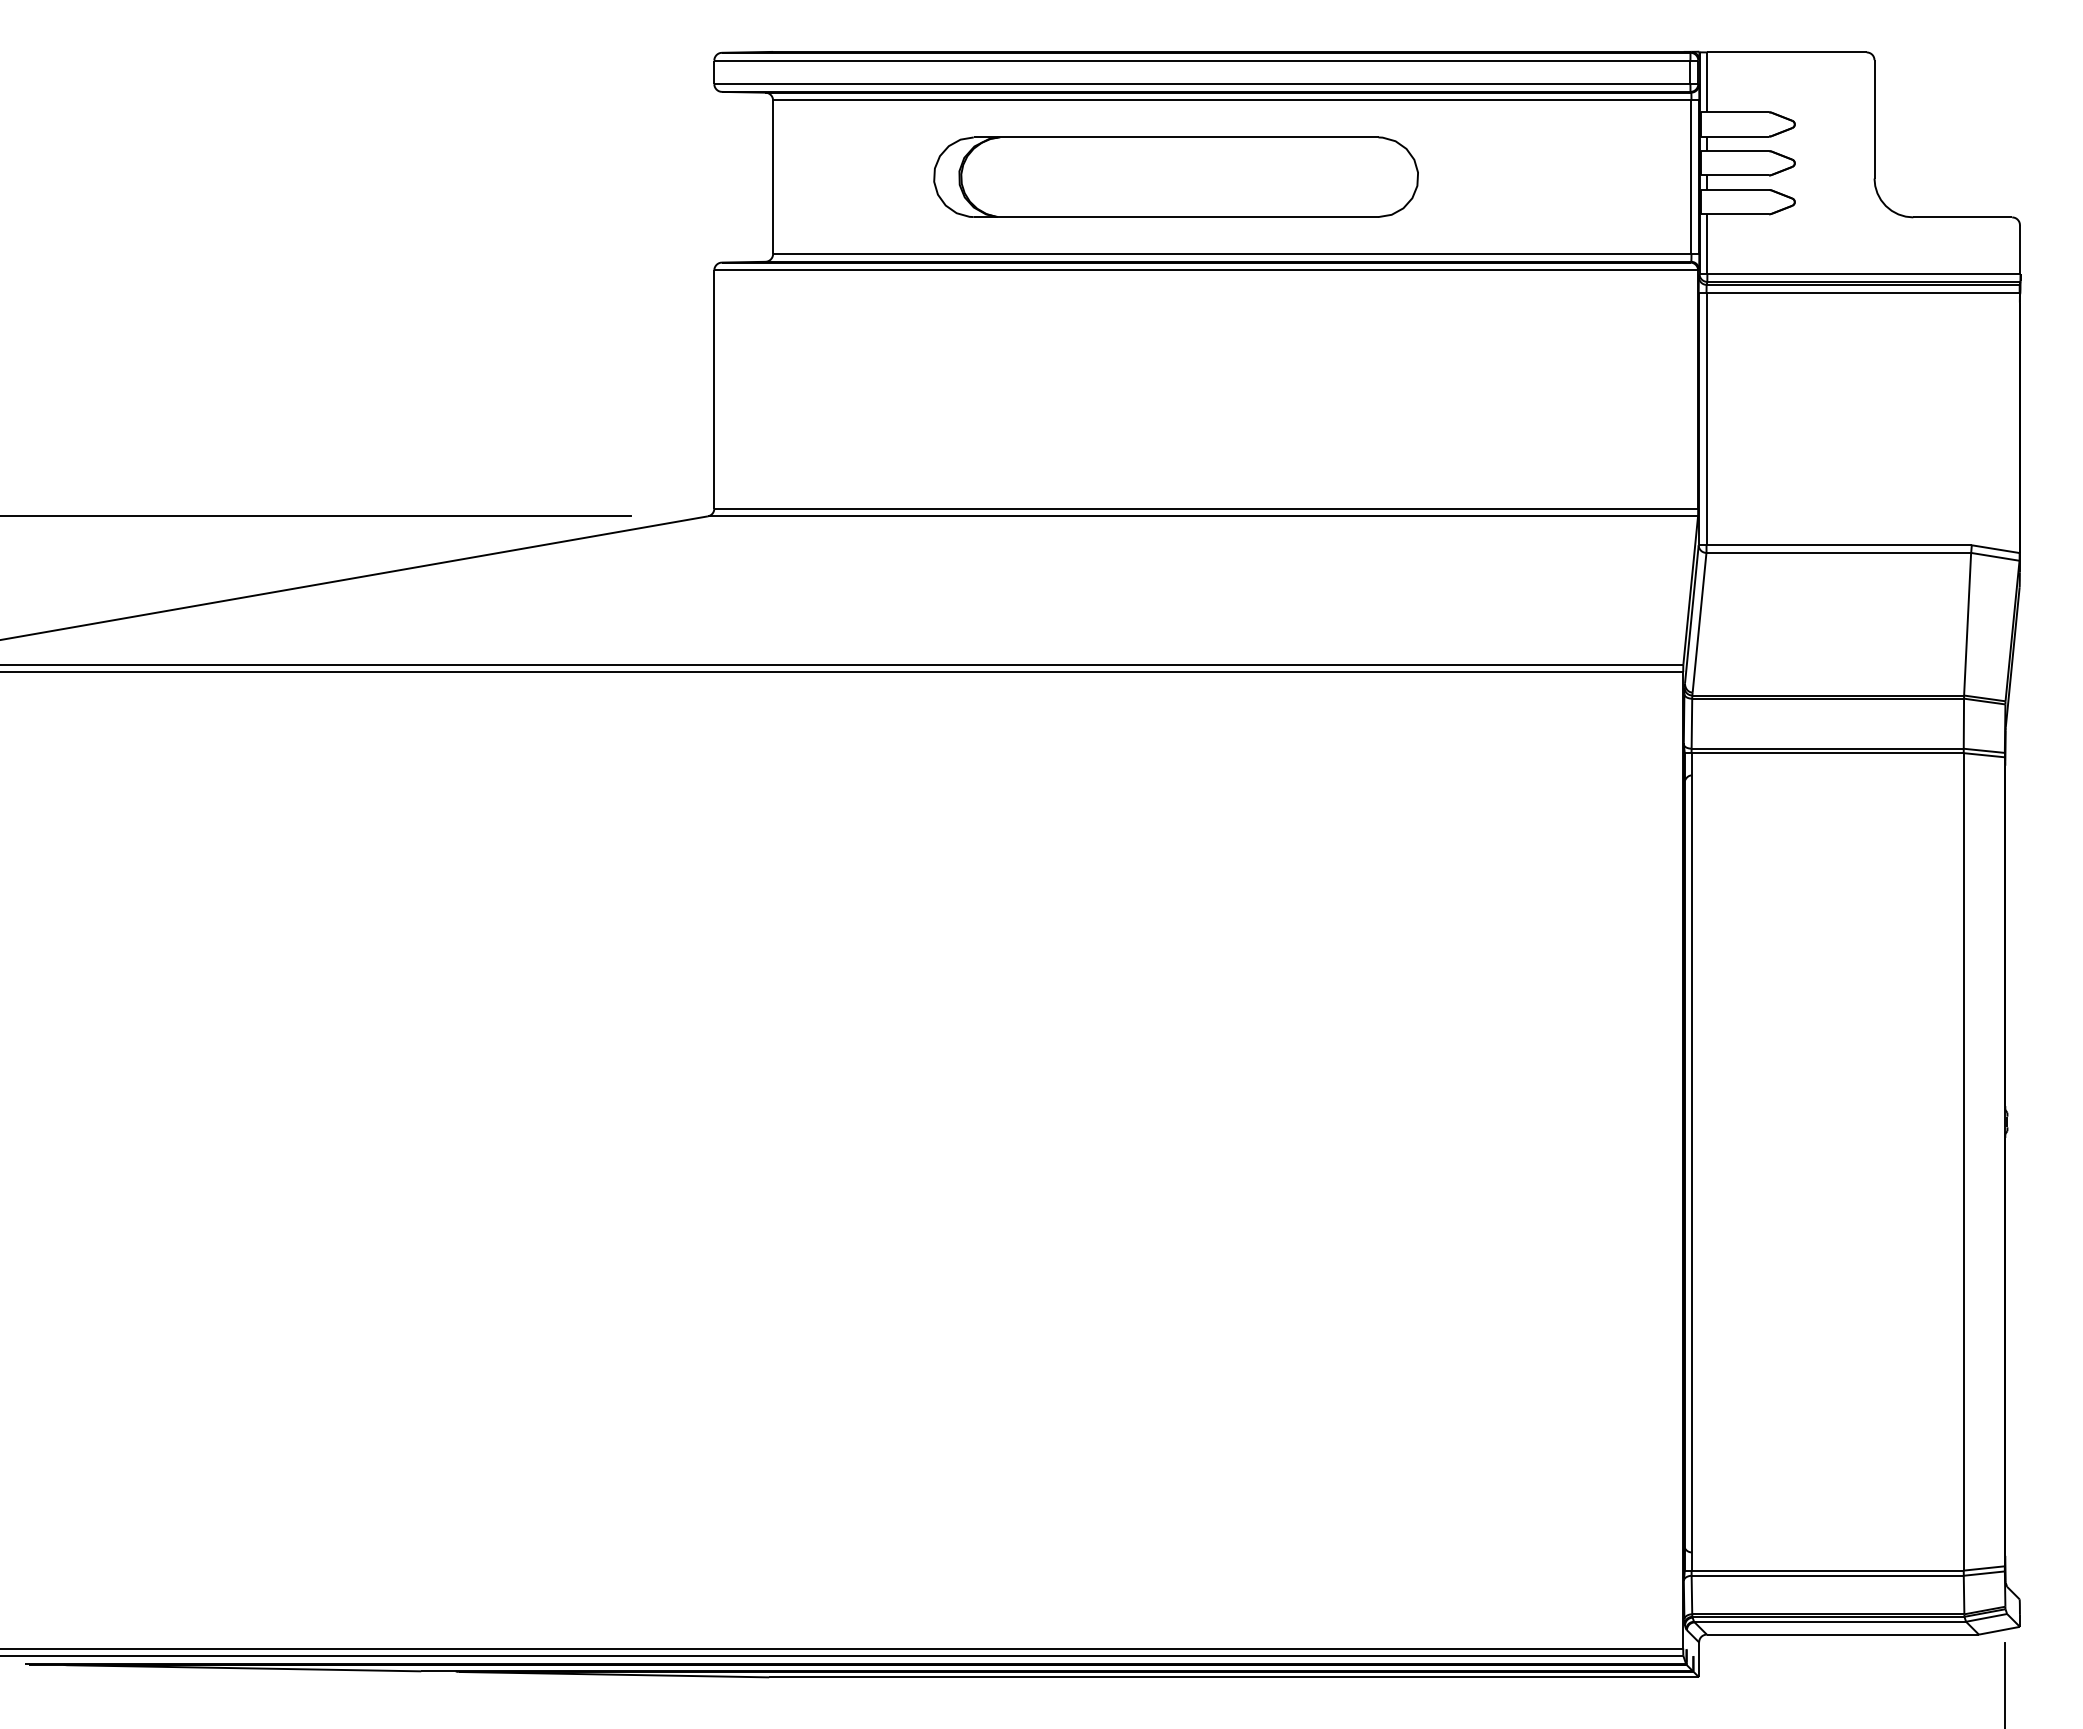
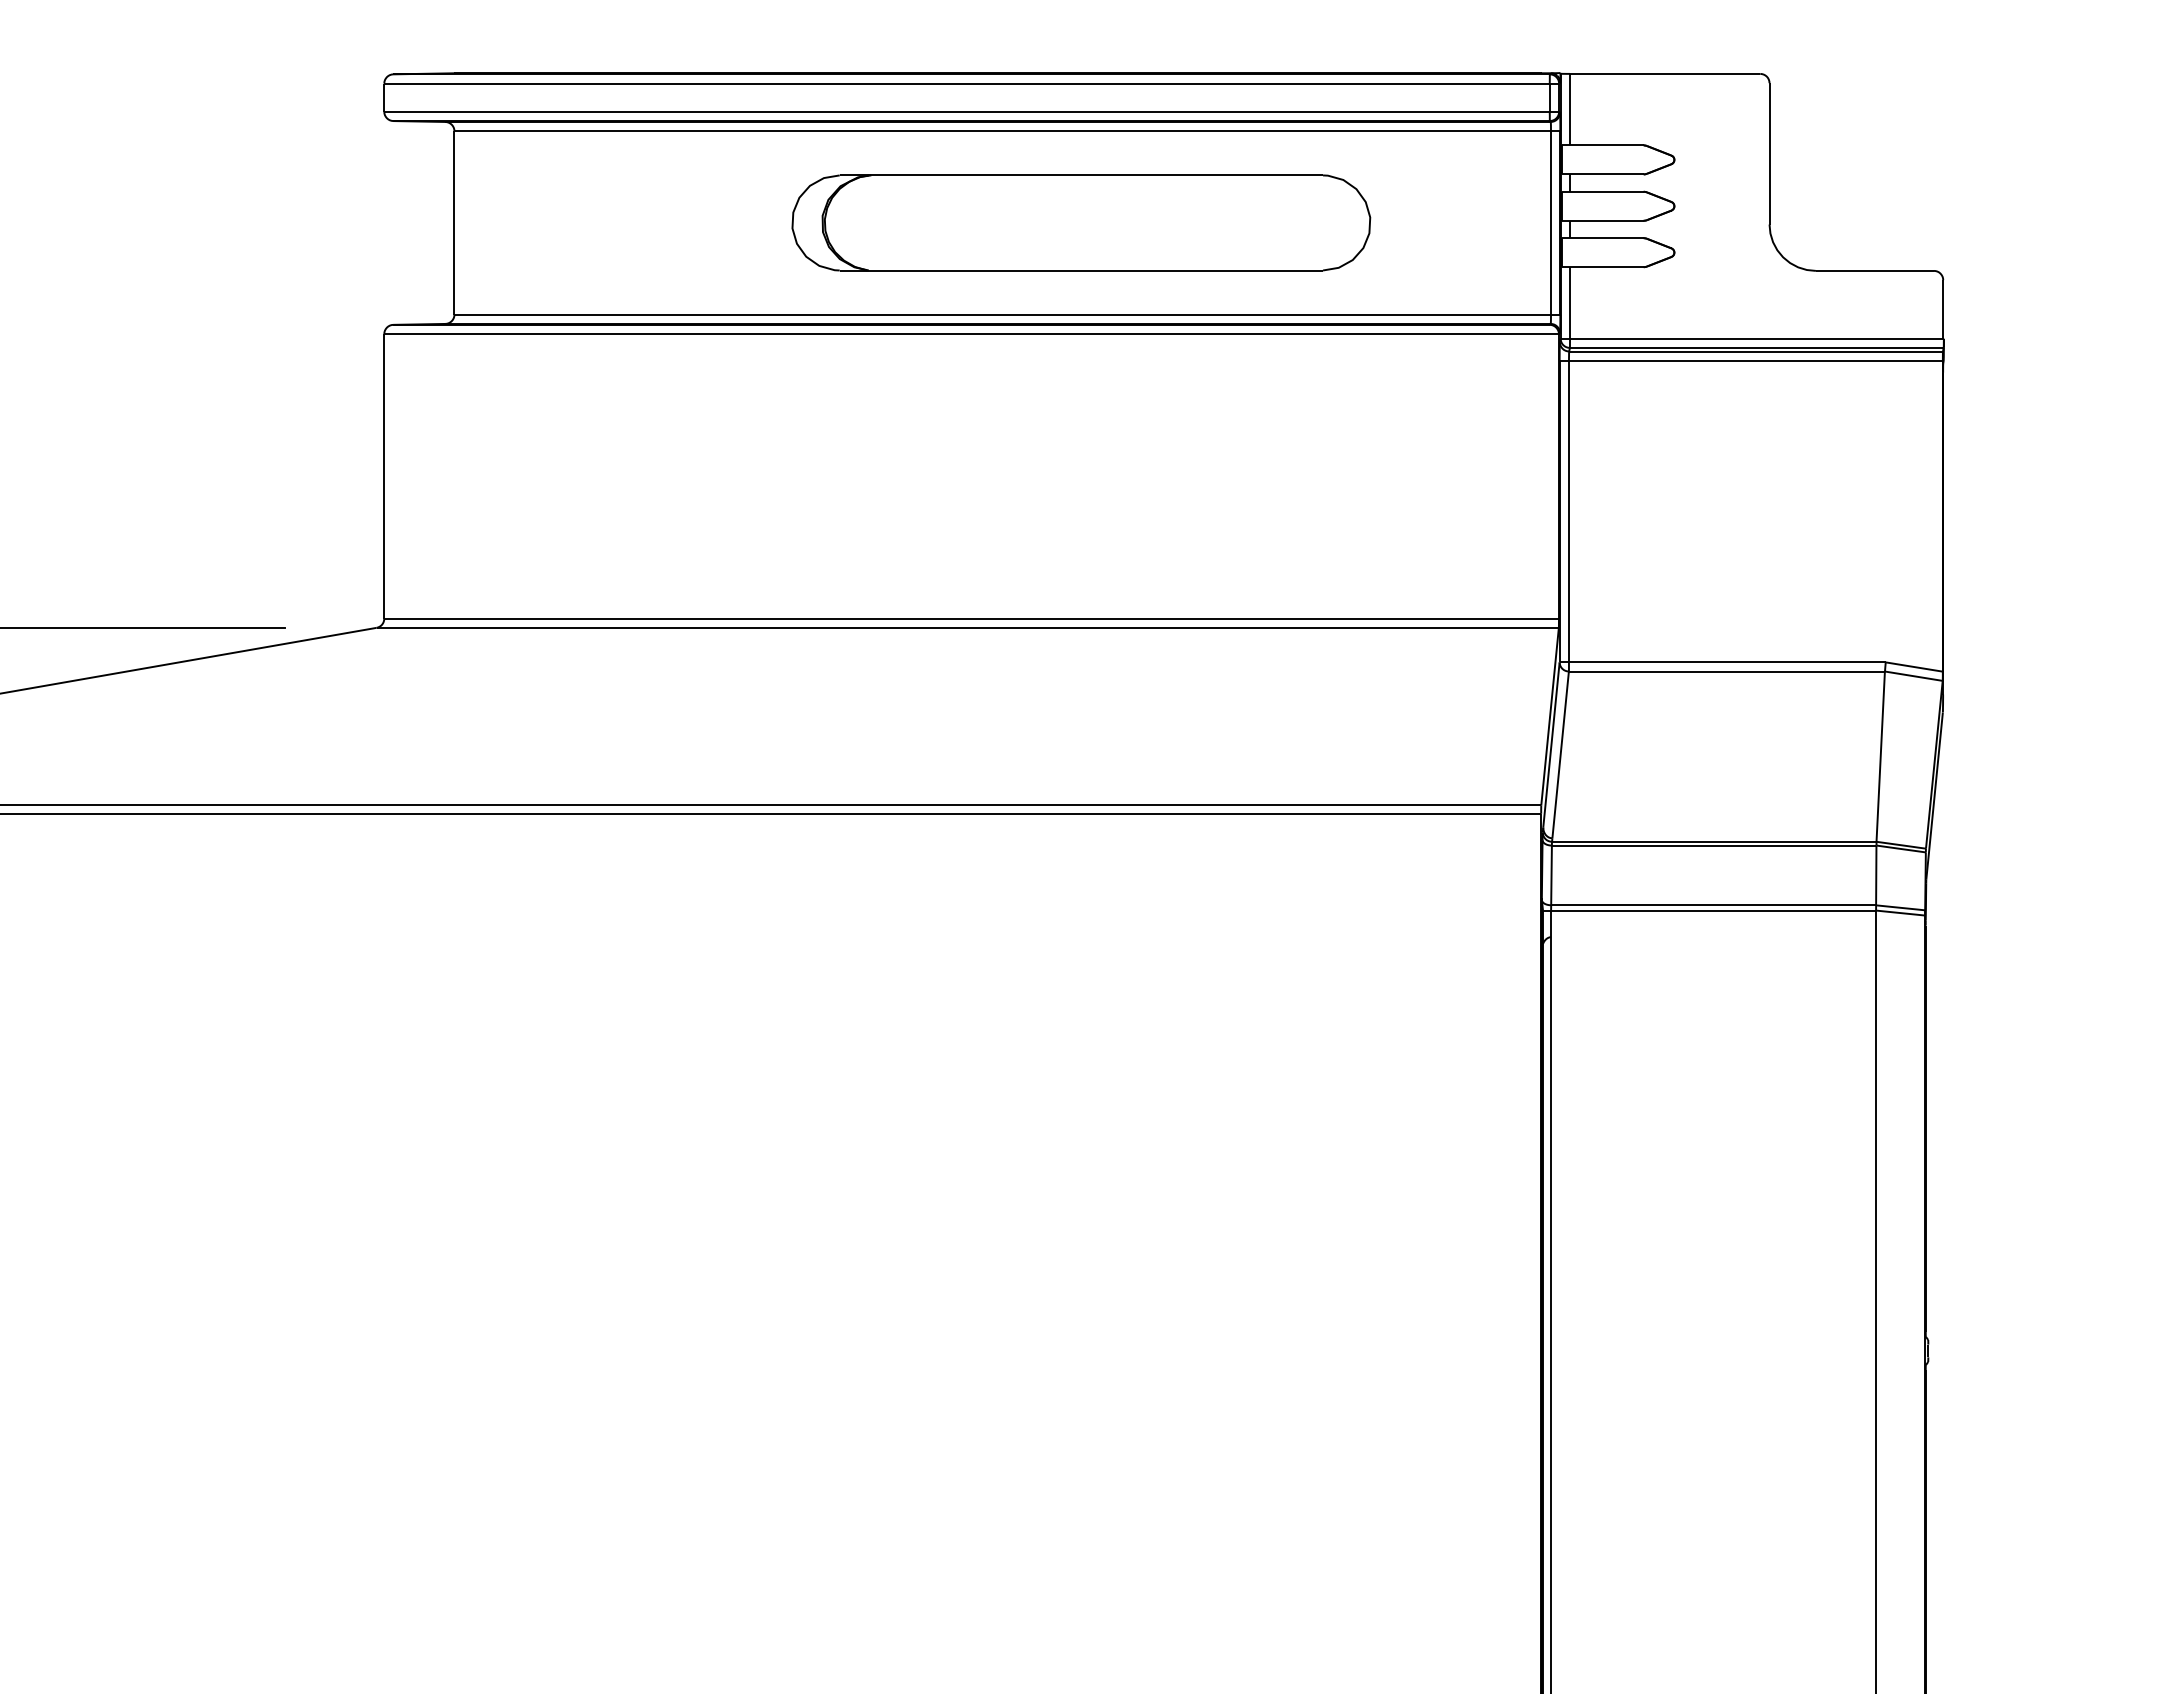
part: (1175, 176) -> (1080, 222), moved

